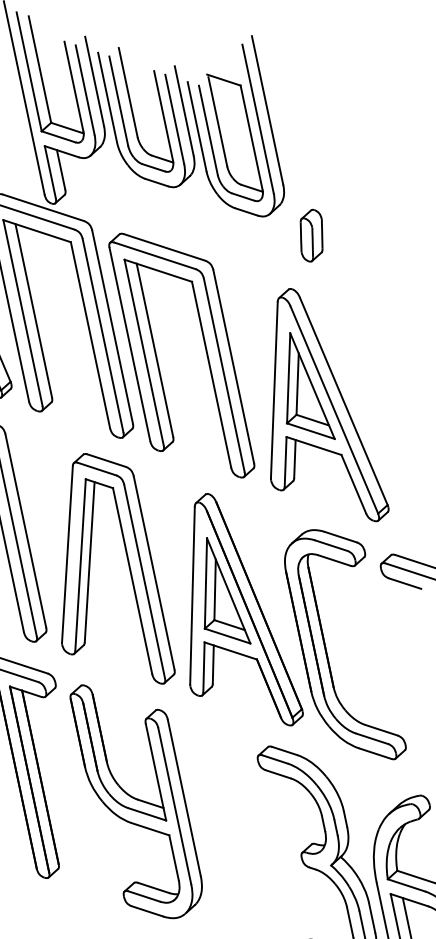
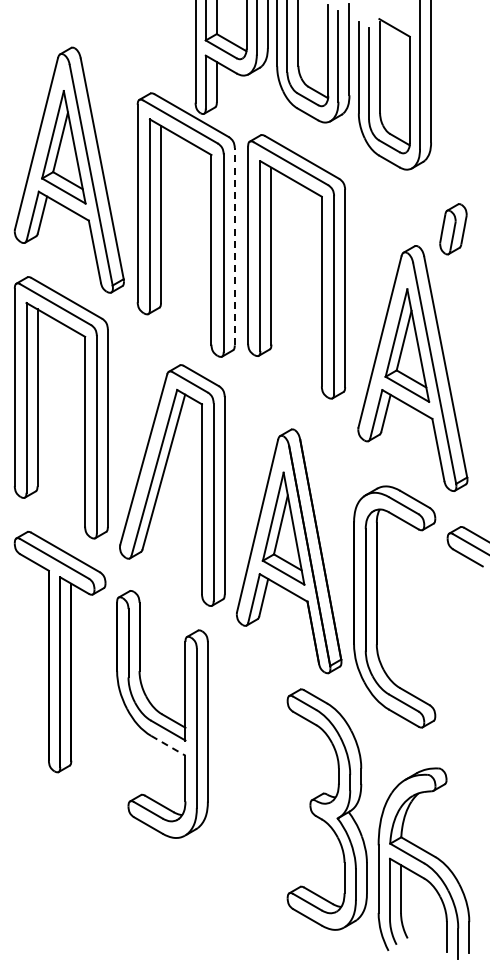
part: (311, 235) -> (453, 229), moved
line: (112, 327) -> (234, 246), solid -> dashed
part: (157, 360) -> (271, 266), moved
line: (150, 828) -> (168, 745), solid -> dashed

